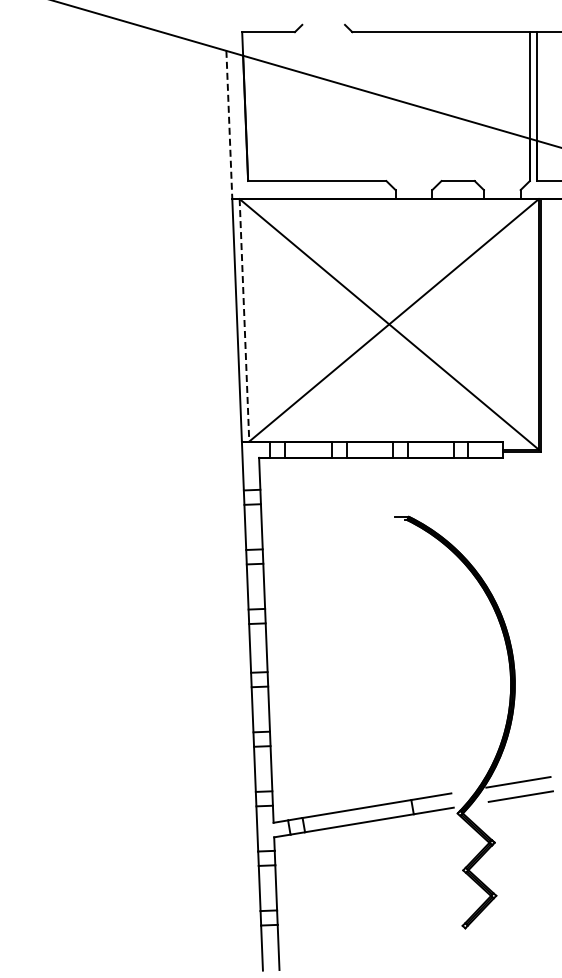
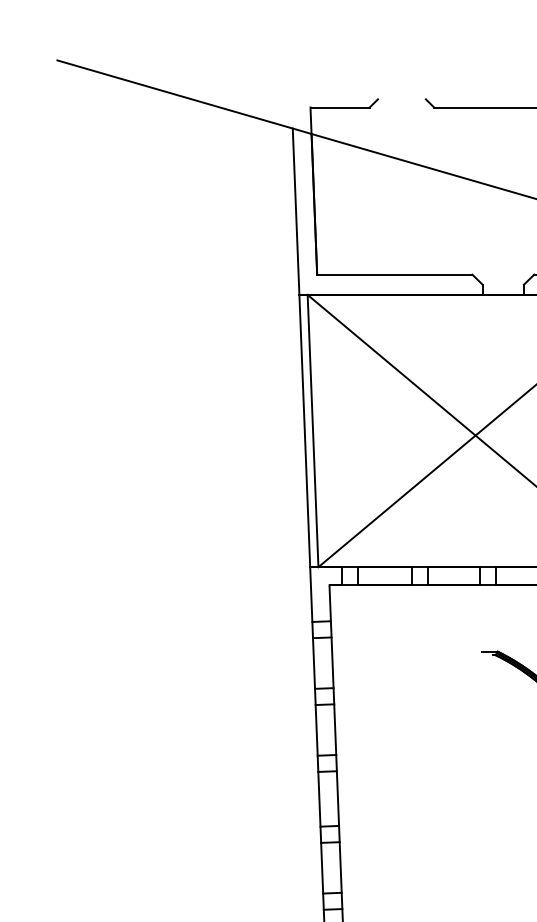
line: (229, 125) -> (296, 212), dashed -> solid
line: (244, 320) -> (313, 431), dashed -> solid

